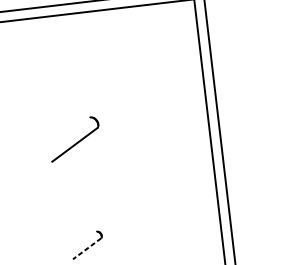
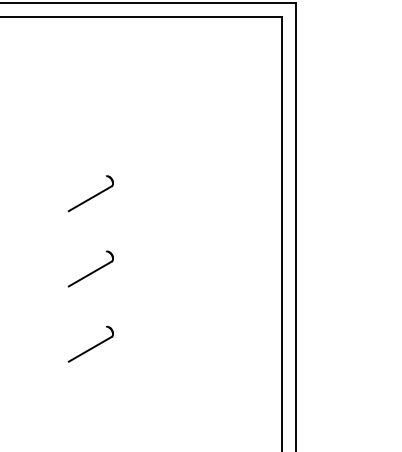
part: (74, 139) -> (90, 193), size x0.62
part: (80, 191) -> (90, 268), added
line: (87, 248) -> (90, 349), dashed -> solid

